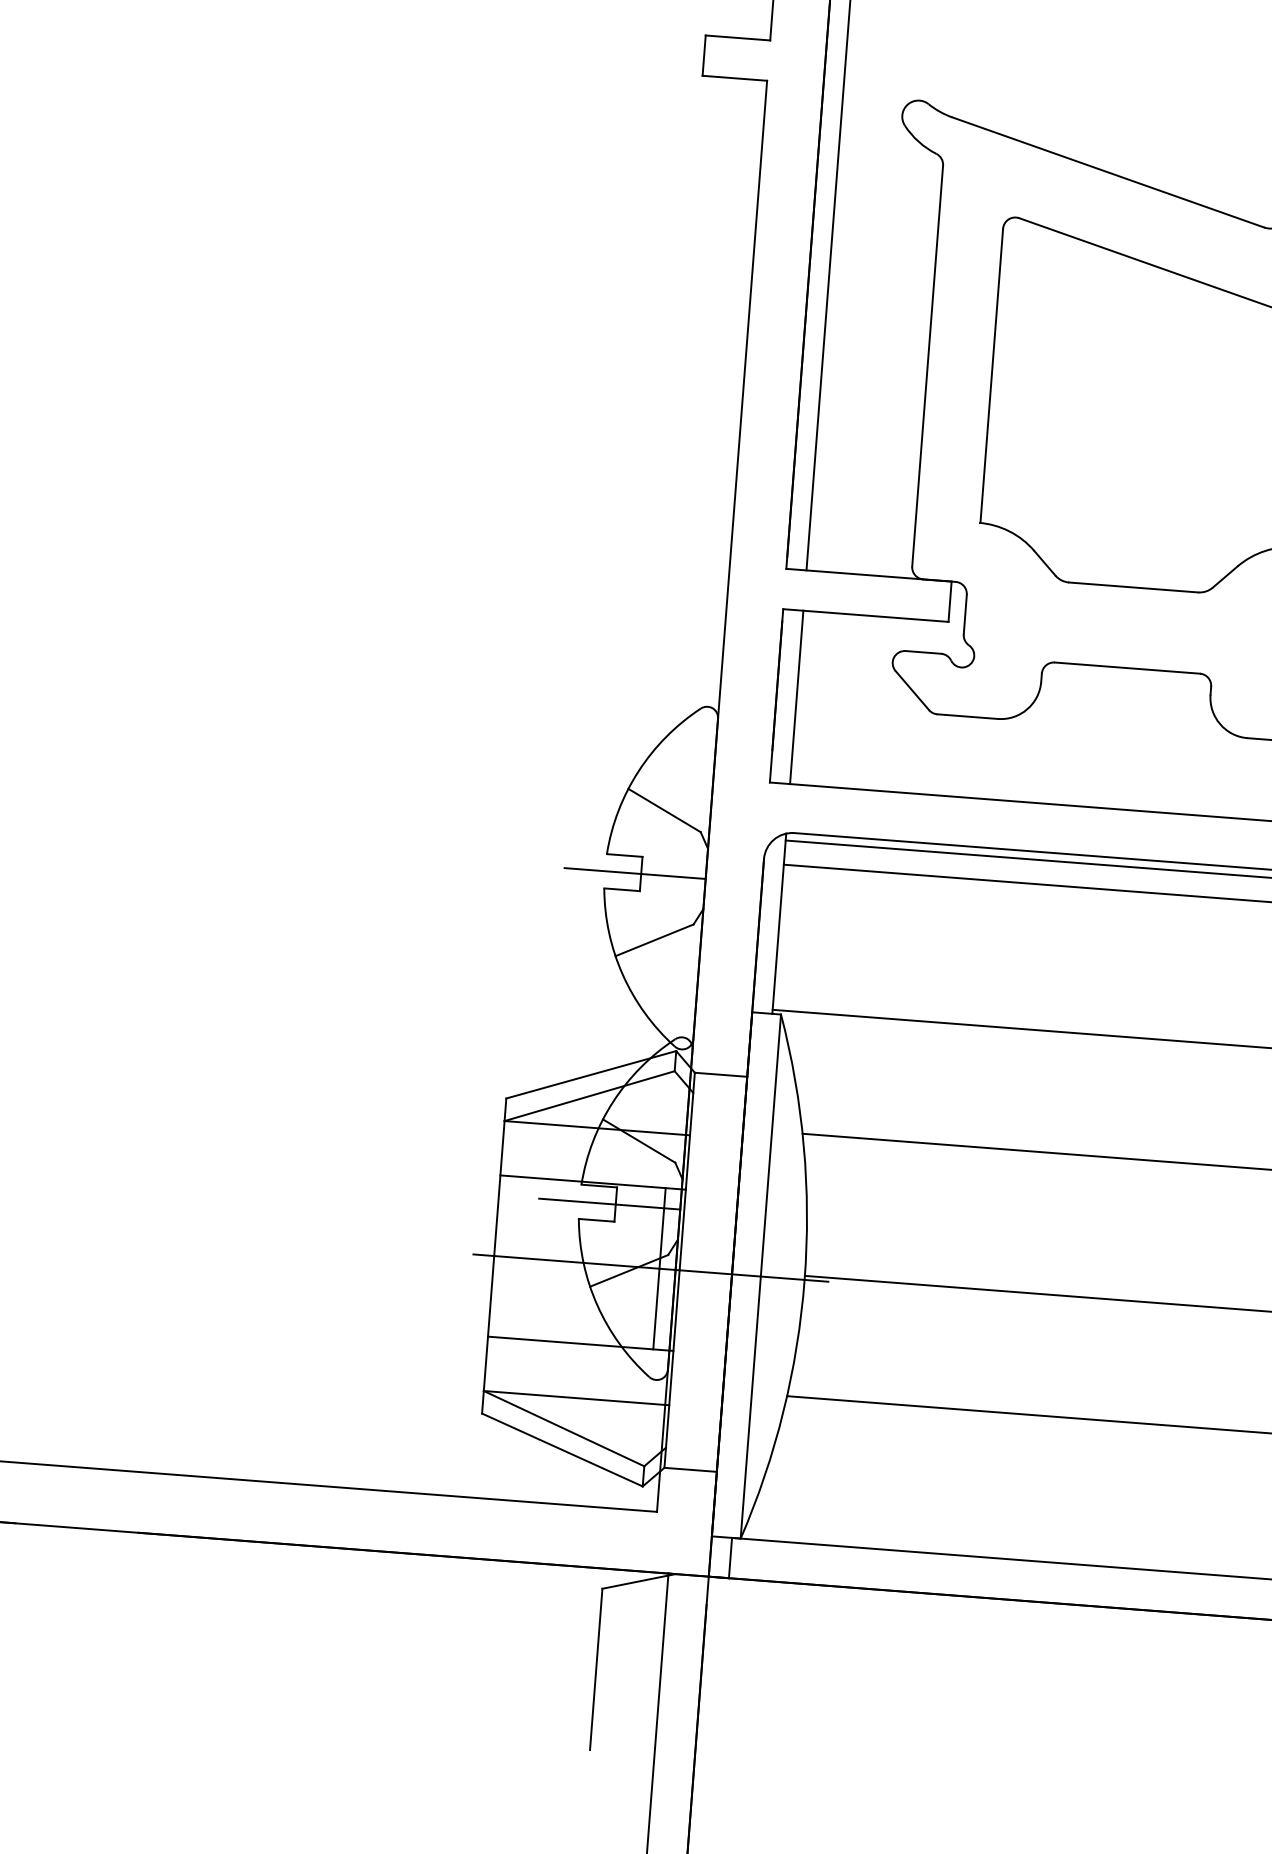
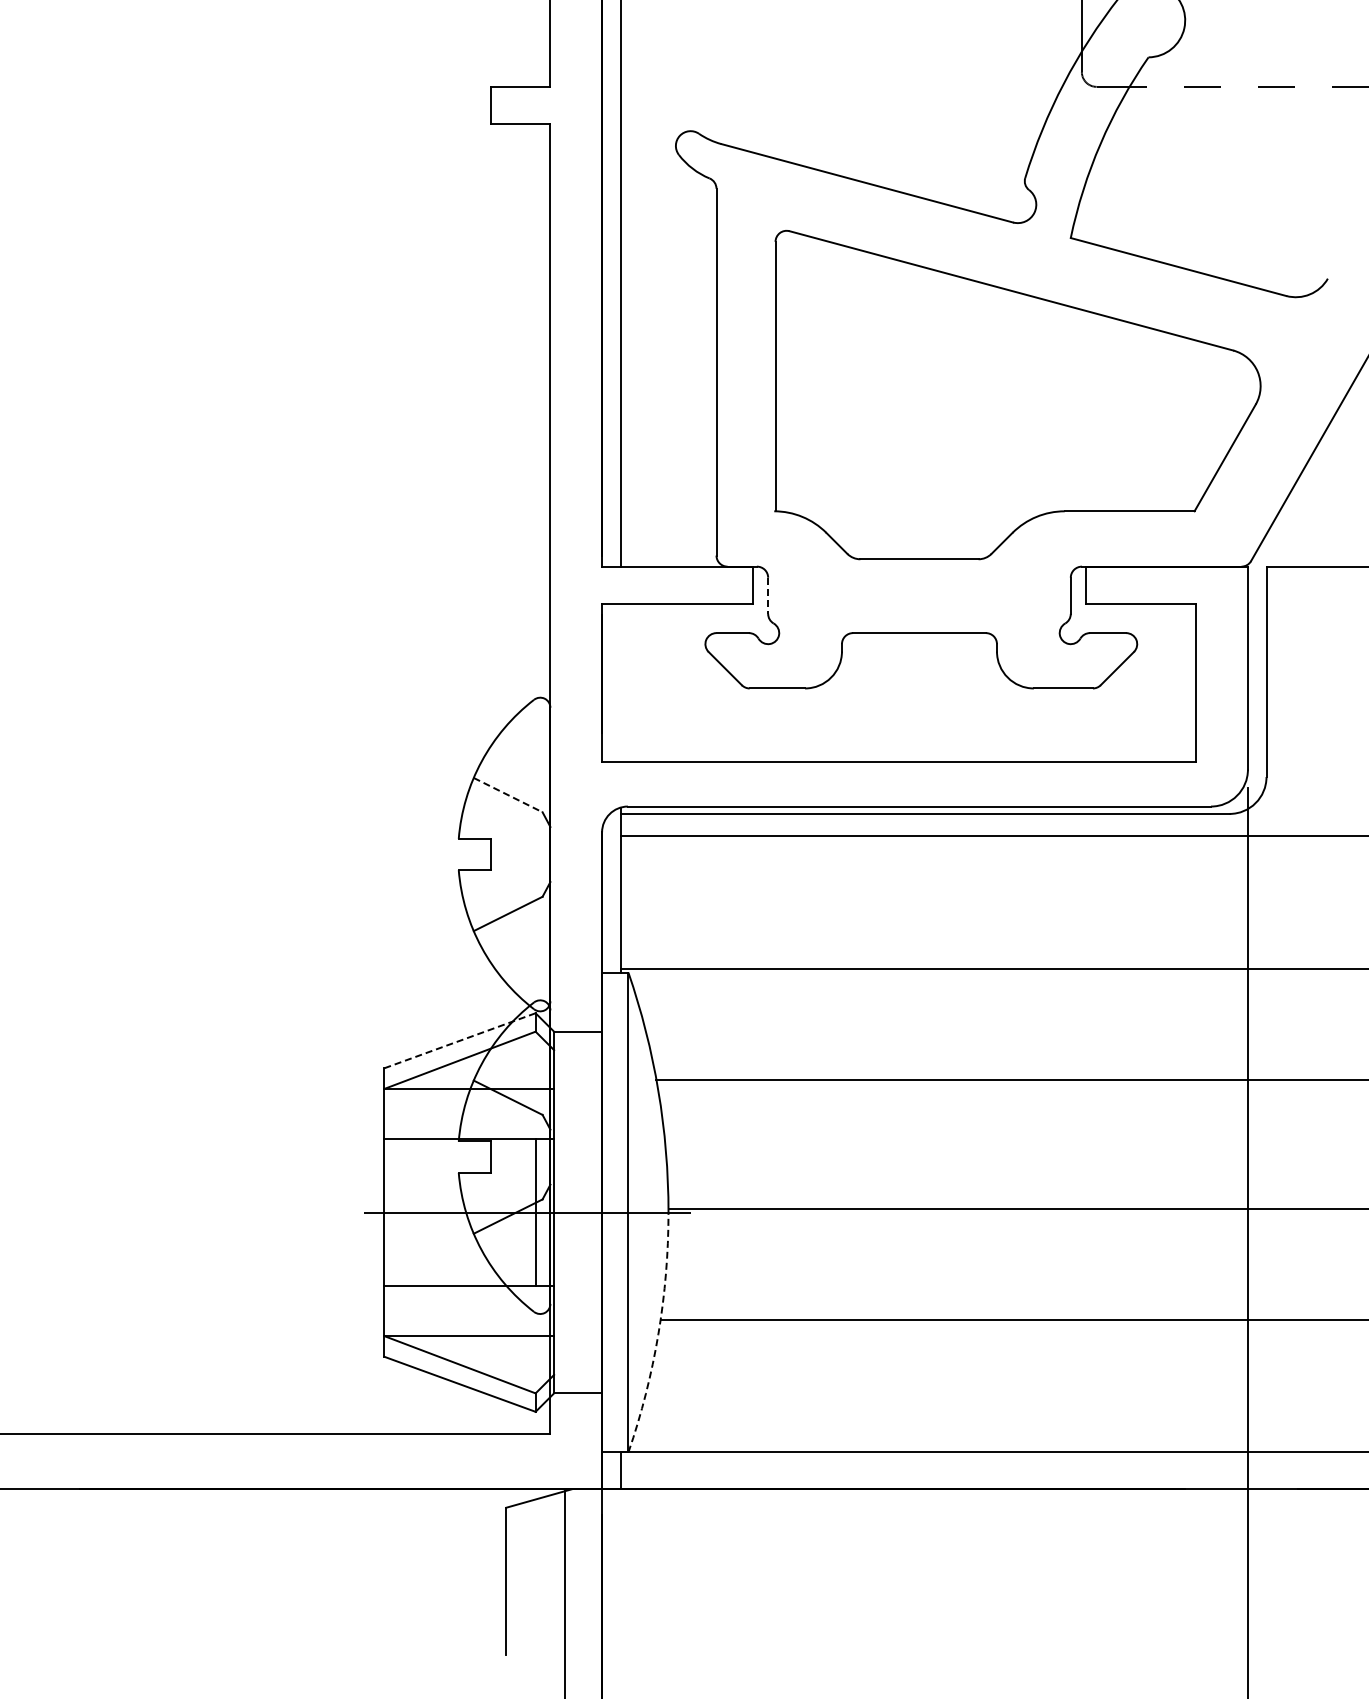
line: (965, 615) -> (768, 596), solid -> dashed
line: (796, 696) -> (620, 682), removed
line: (664, 810) -> (508, 795), solid -> dashed
line: (634, 873) -> (485, 854), removed
line: (590, 1074) -> (459, 1040), solid -> dashed
line: (609, 1204) -> (485, 1157), removed
arc: (783, 1412) -> (658, 1334), solid -> dashed

